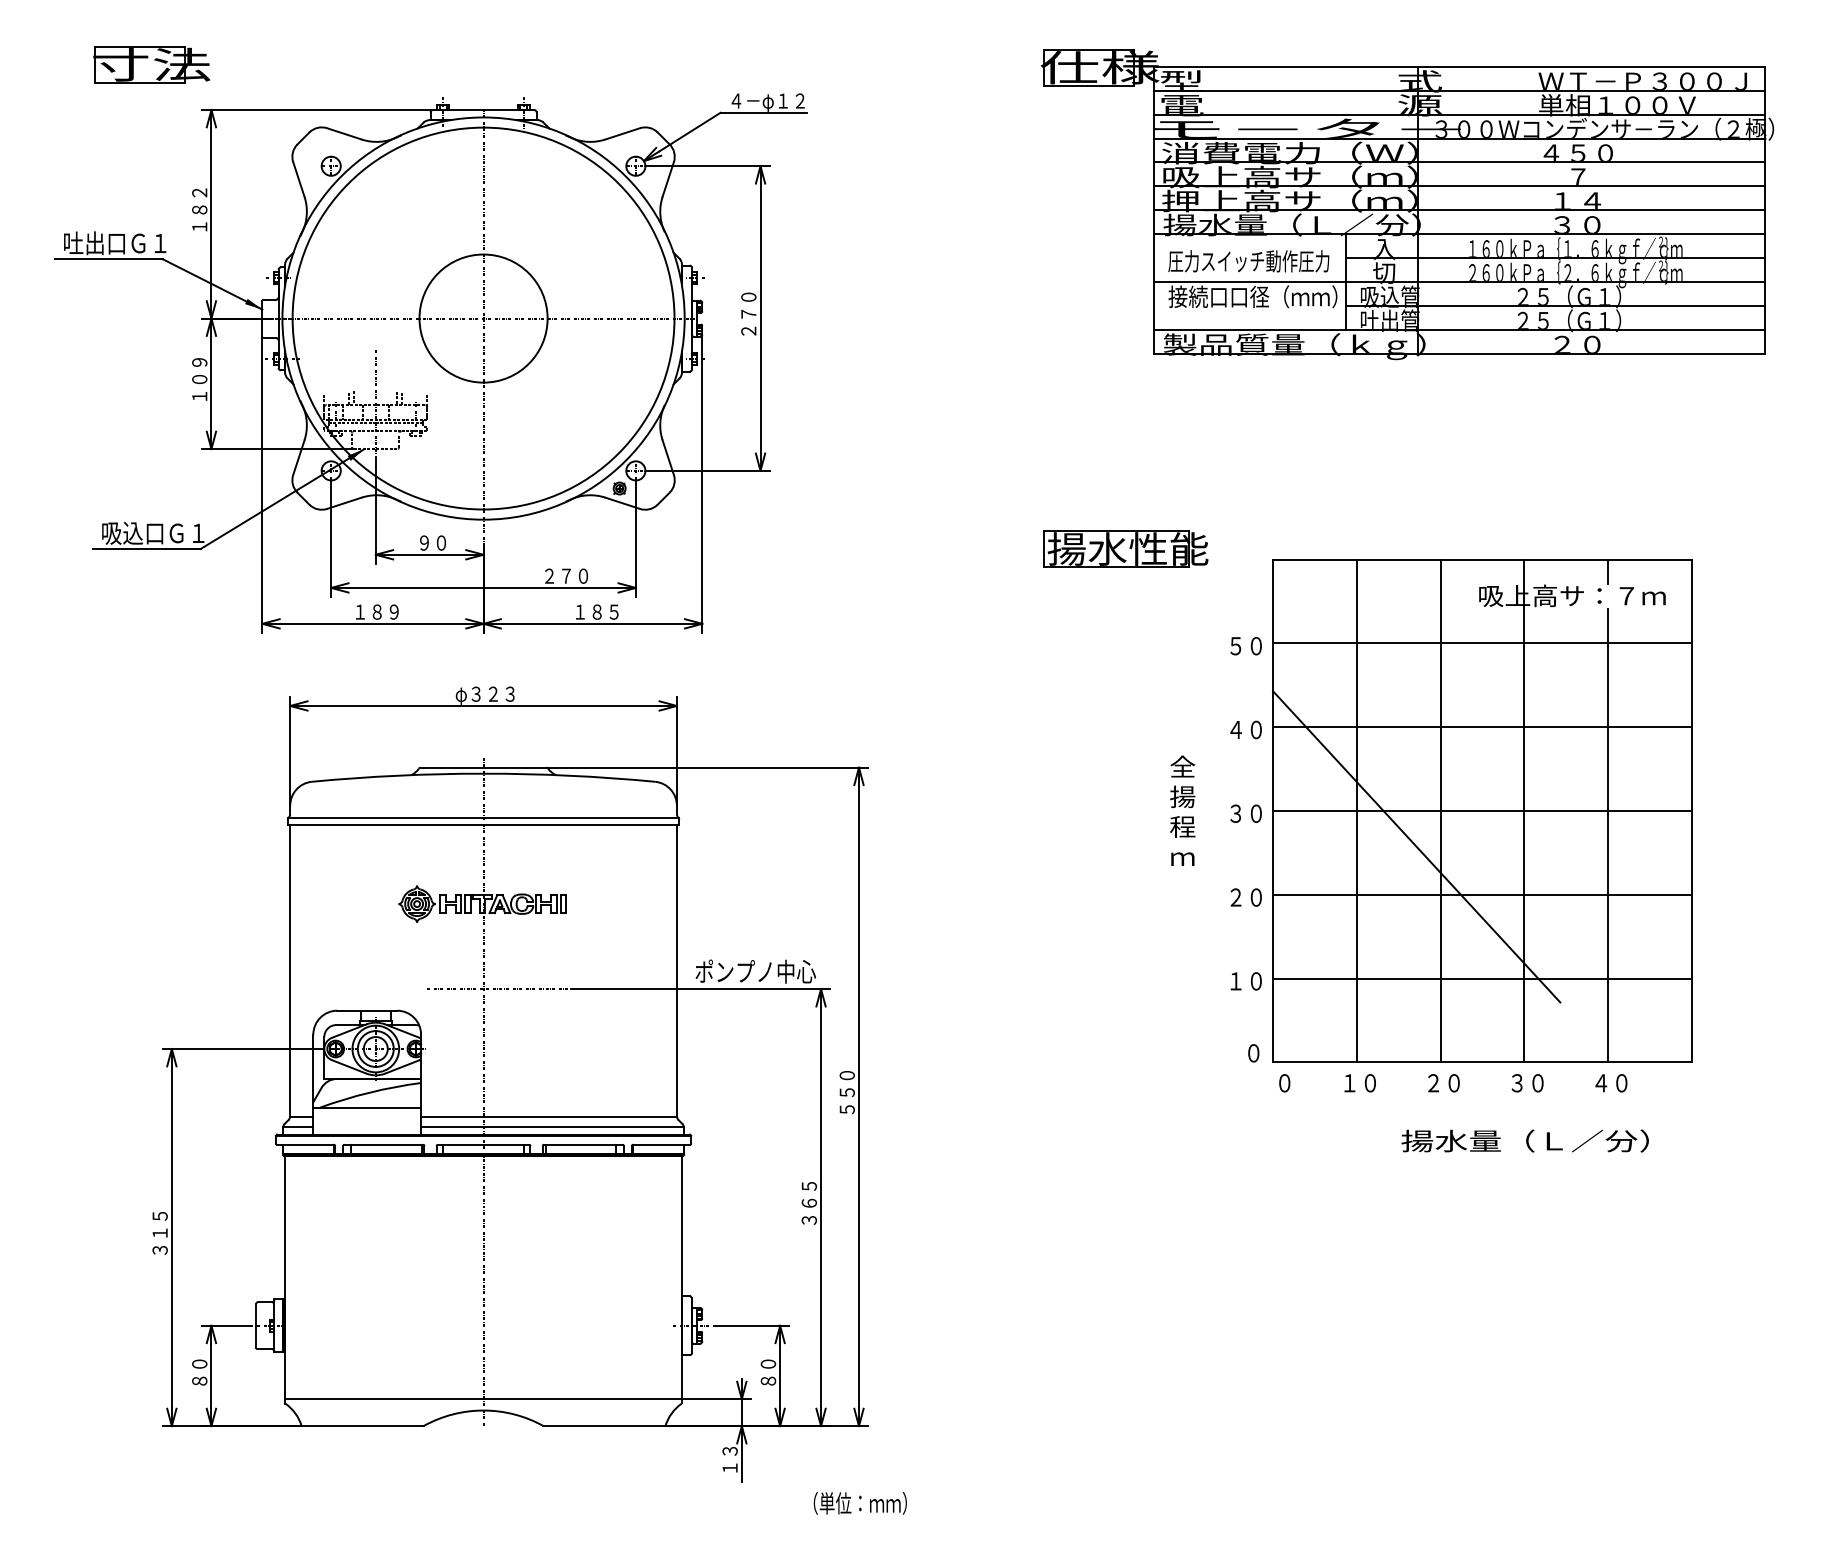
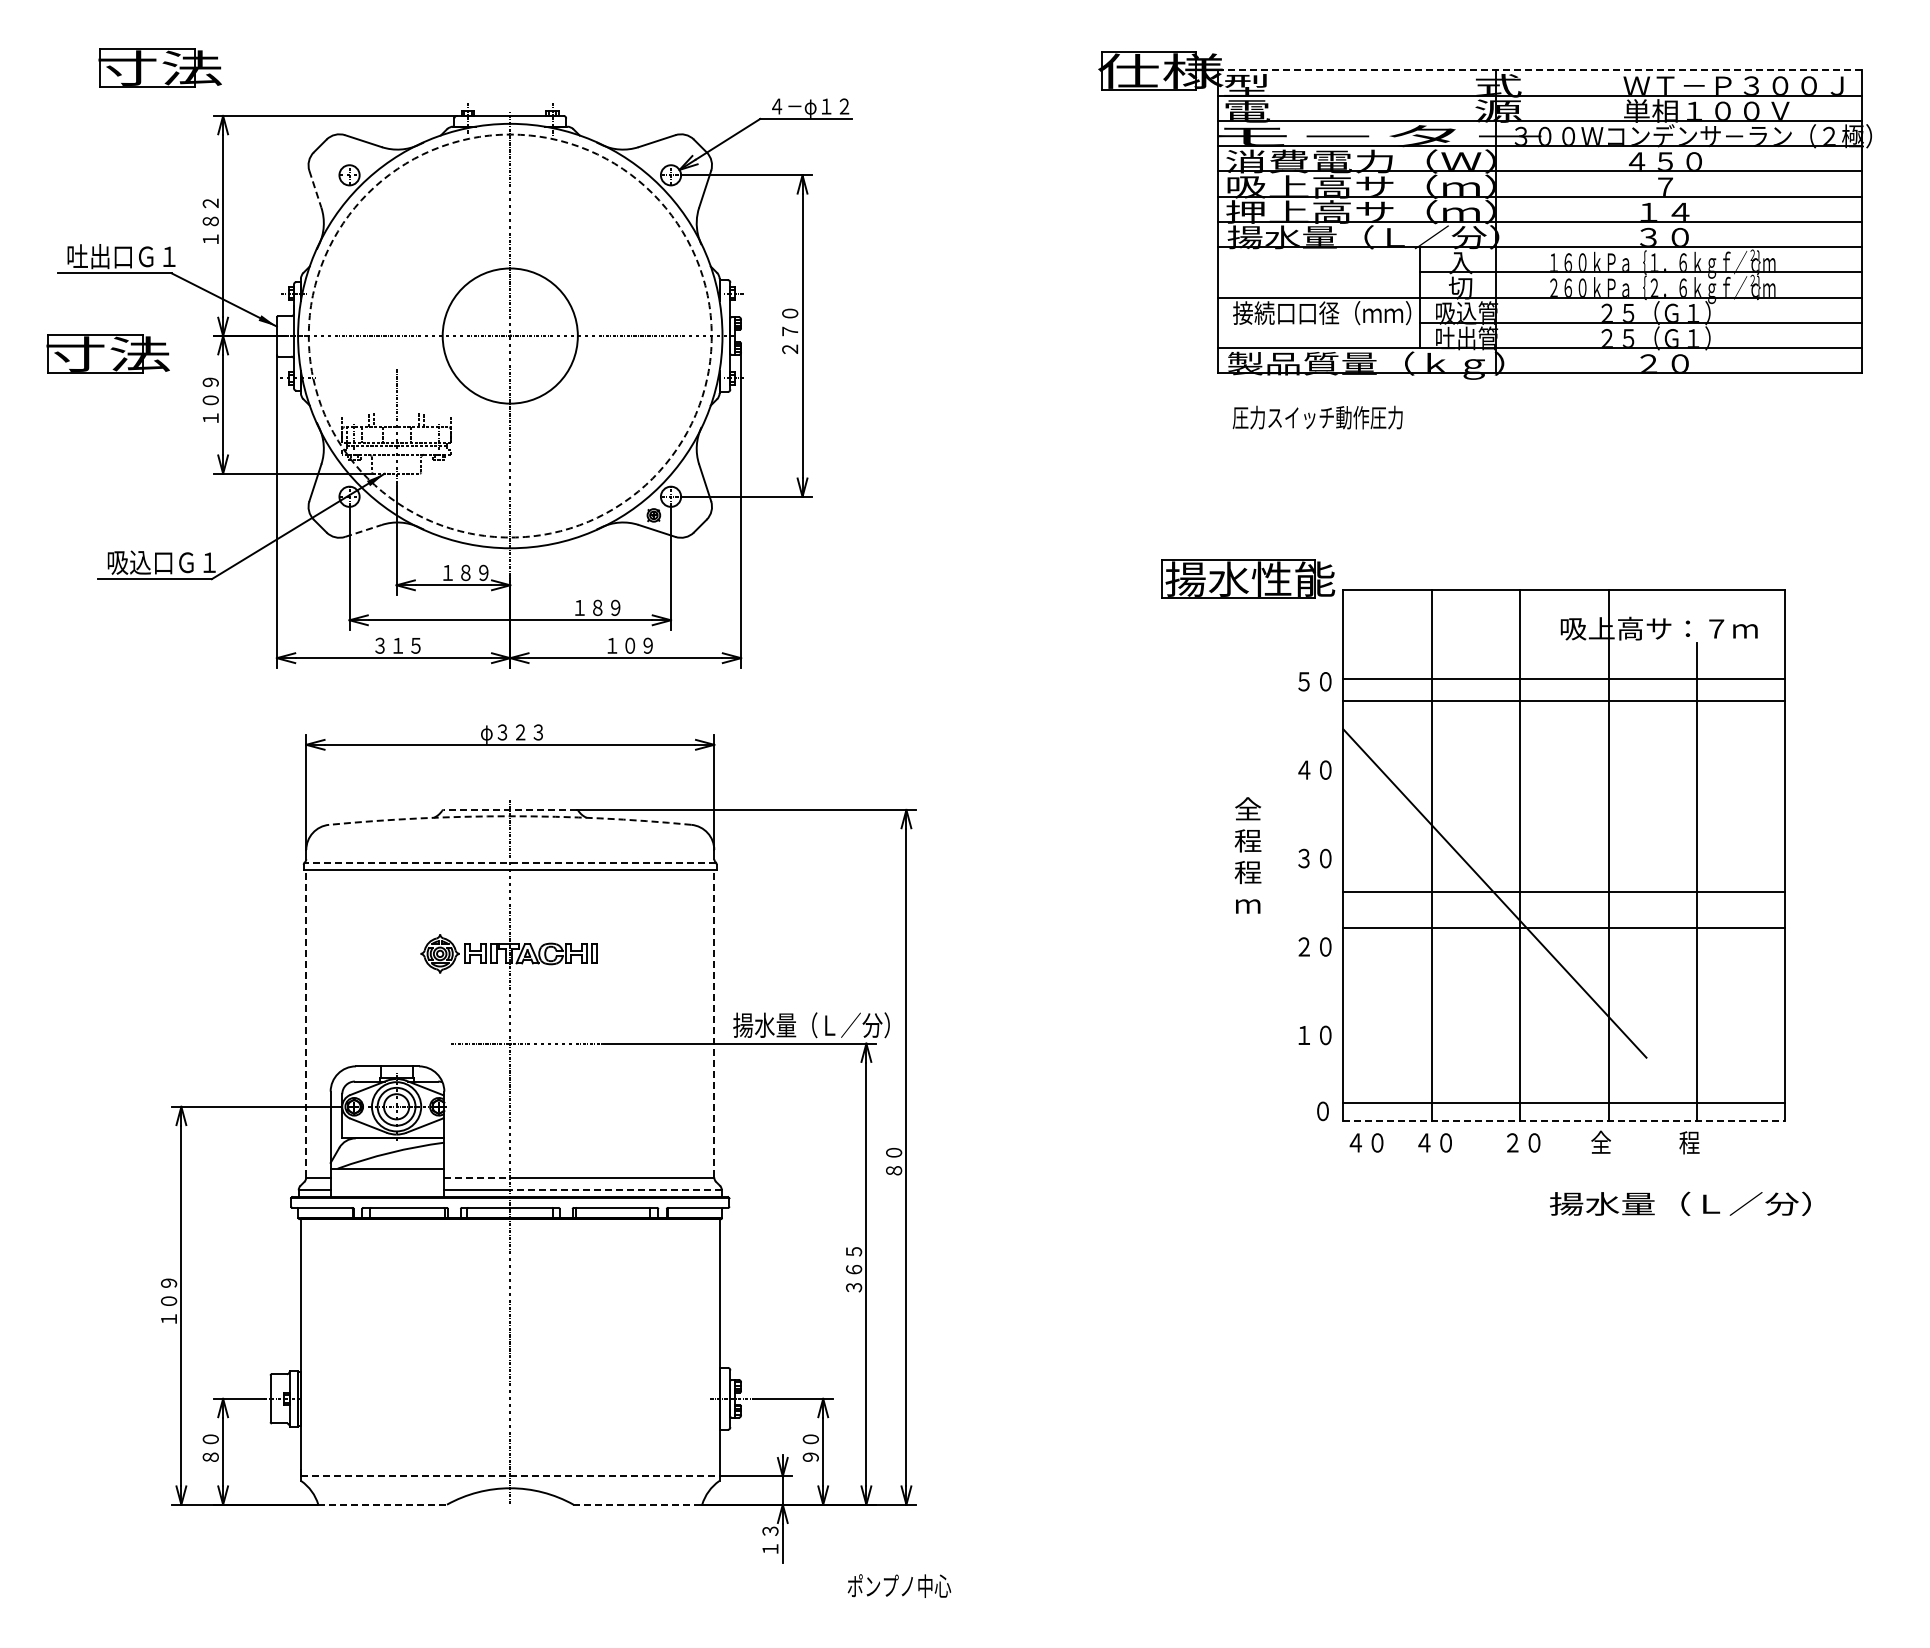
line: (1458, 66) -> (1539, 70), solid -> dashed
line: (298, 179) -> (315, 189), solid -> dashed
text: (1248, 261) -> (1317, 417), moved
circle: (482, 318) -> (509, 335), solid -> dashed
part: (101, 335) -> (107, 353), added
line: (344, 502) -> (363, 530), solid -> dashed
text: (441, 542) -> (465, 572), ９０ -> １８９
part: (1126, 548) -> (1248, 578), moved
line: (1608, 571) -> (1697, 602), removed
text: (566, 575) -> (597, 607), ２７０ -> １８９
text: (376, 611) -> (397, 645), １８９ -> ３１５
text: (605, 611) -> (638, 645), １８５ -> １０９
line: (1482, 727) -> (1564, 701), moved
line: (483, 767) -> (510, 809), solid -> dashed
arc: (483, 773) -> (510, 816), solid -> dashed
text: (1182, 796) -> (1247, 840), 揚 -> 程
line: (1482, 810) -> (1564, 927), moved
line: (482, 818) -> (509, 863), solid -> dashed
line: (1482, 895) -> (1564, 892), moved
line: (290, 970) -> (306, 1023), solid -> dashed
line: (677, 970) -> (714, 1023), solid -> dashed
text: (769, 971) -> (811, 1025), ポンプノ中心 -> 揚水量（Ｌ／分）
line: (1482, 978) -> (1564, 1103), moved
line: (1482, 1061) -> (1564, 1120), solid -> dashed
text: (1525, 1081) -> (1609, 1141), ３０ -> 全
text: (1295, 1082) -> (1366, 1142), ０ -> ４０
text: (1349, 1082) -> (1424, 1142), １０ -> ４０
text: (1609, 1082) -> (1698, 1142), ４０ -> 程
text: (847, 1092) -> (894, 1152), ５５０ -> ８０
line: (452, 1116) -> (477, 1178), solid -> dashed
line: (584, 1127) -> (616, 1189), solid -> dashed
text: (1525, 1140) -> (1680, 1203), moved
text: (160, 1232) -> (169, 1300), ３１５ -> １０９
text: (768, 1380) -> (810, 1456), ８０ -> ９０
line: (483, 1399) -> (510, 1476), solid -> dashed
line: (363, 1425) -> (383, 1504), solid -> dashed
line: (605, 1425) -> (638, 1504), solid -> dashed
text: (854, 1503) -> (901, 1586), （単位：ｍｍ） -> ポンプノ中心

